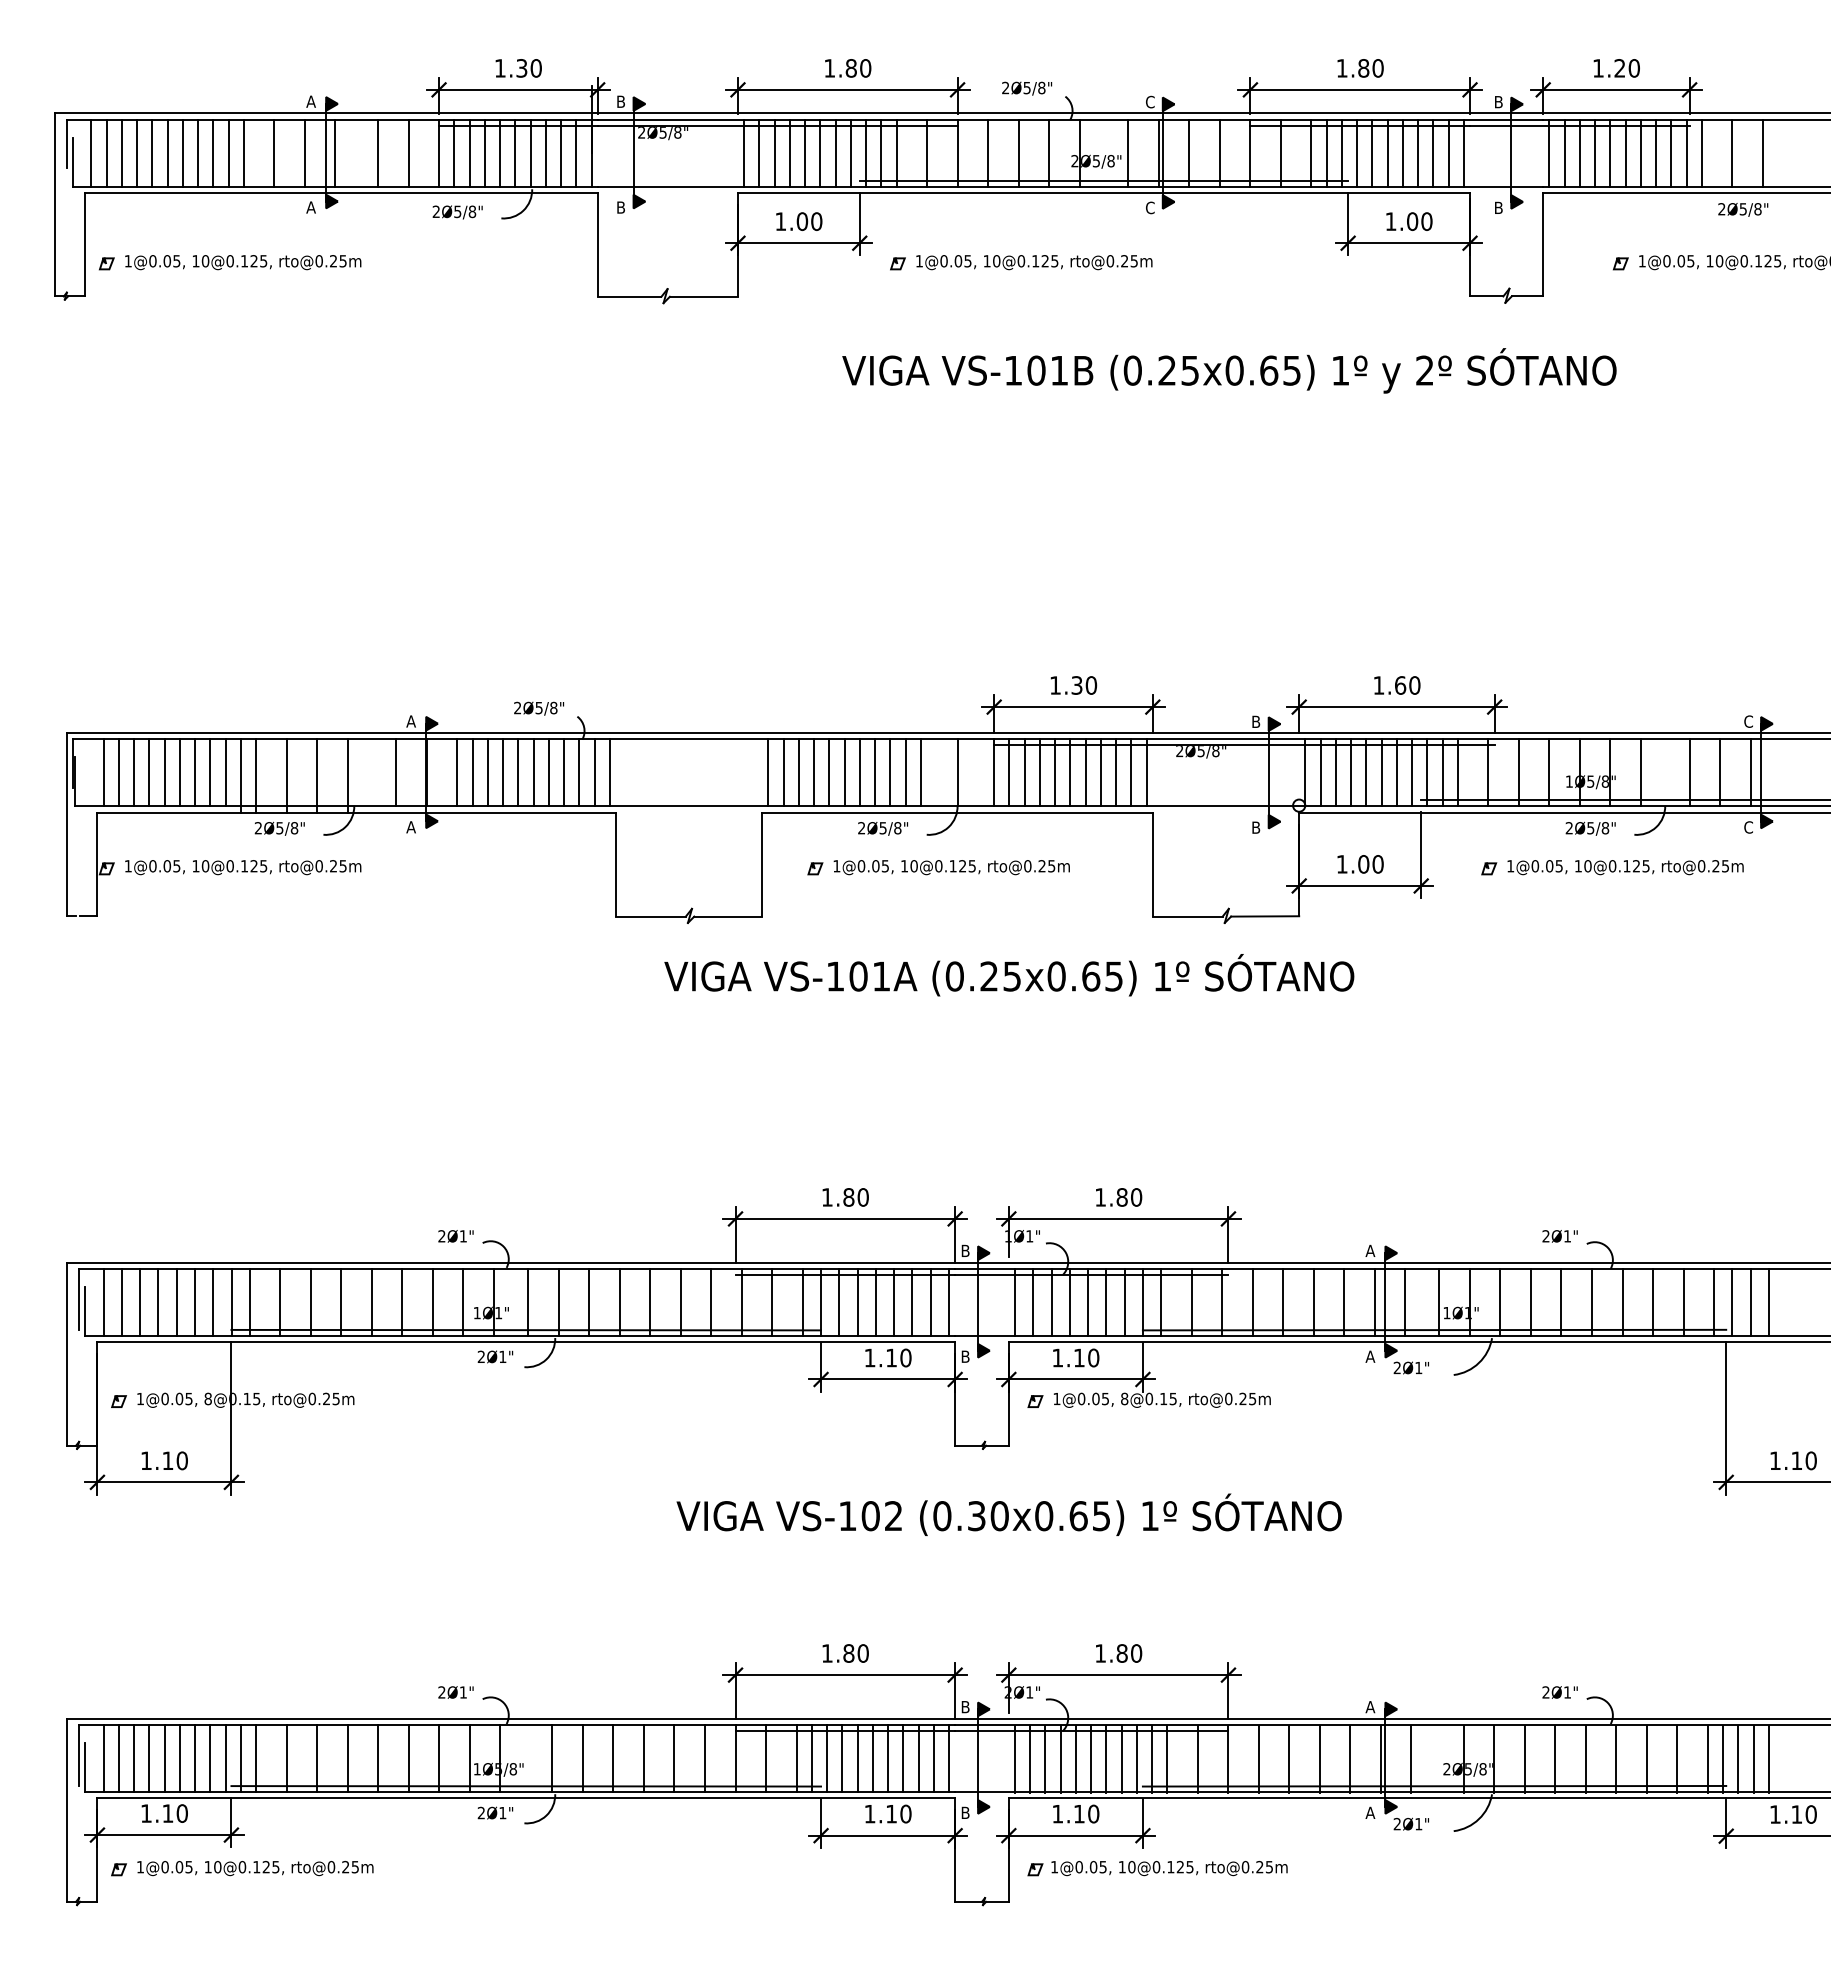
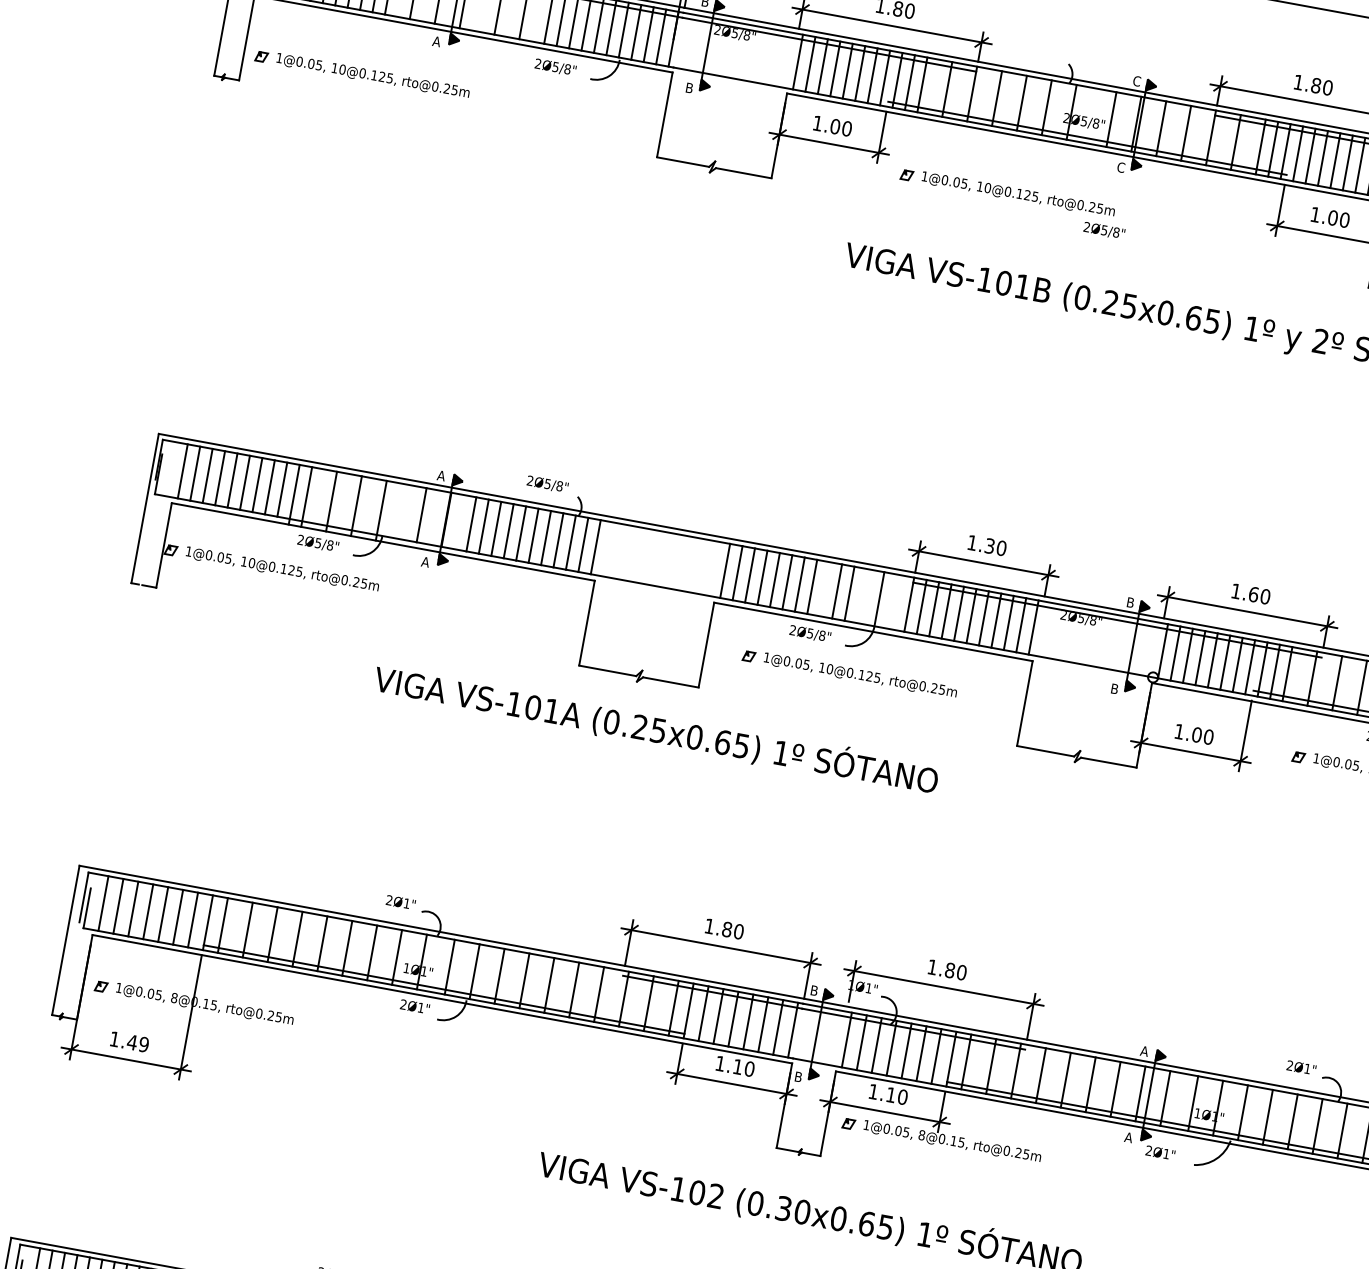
text: (1027, 88) -> (1104, 230), moved
line: (890, 772) -> (824, 589), removed
text: (1009, 975) -> (656, 729), moved
text: (174, 1460) -> (137, 1043), 1.10 -> 1.49

